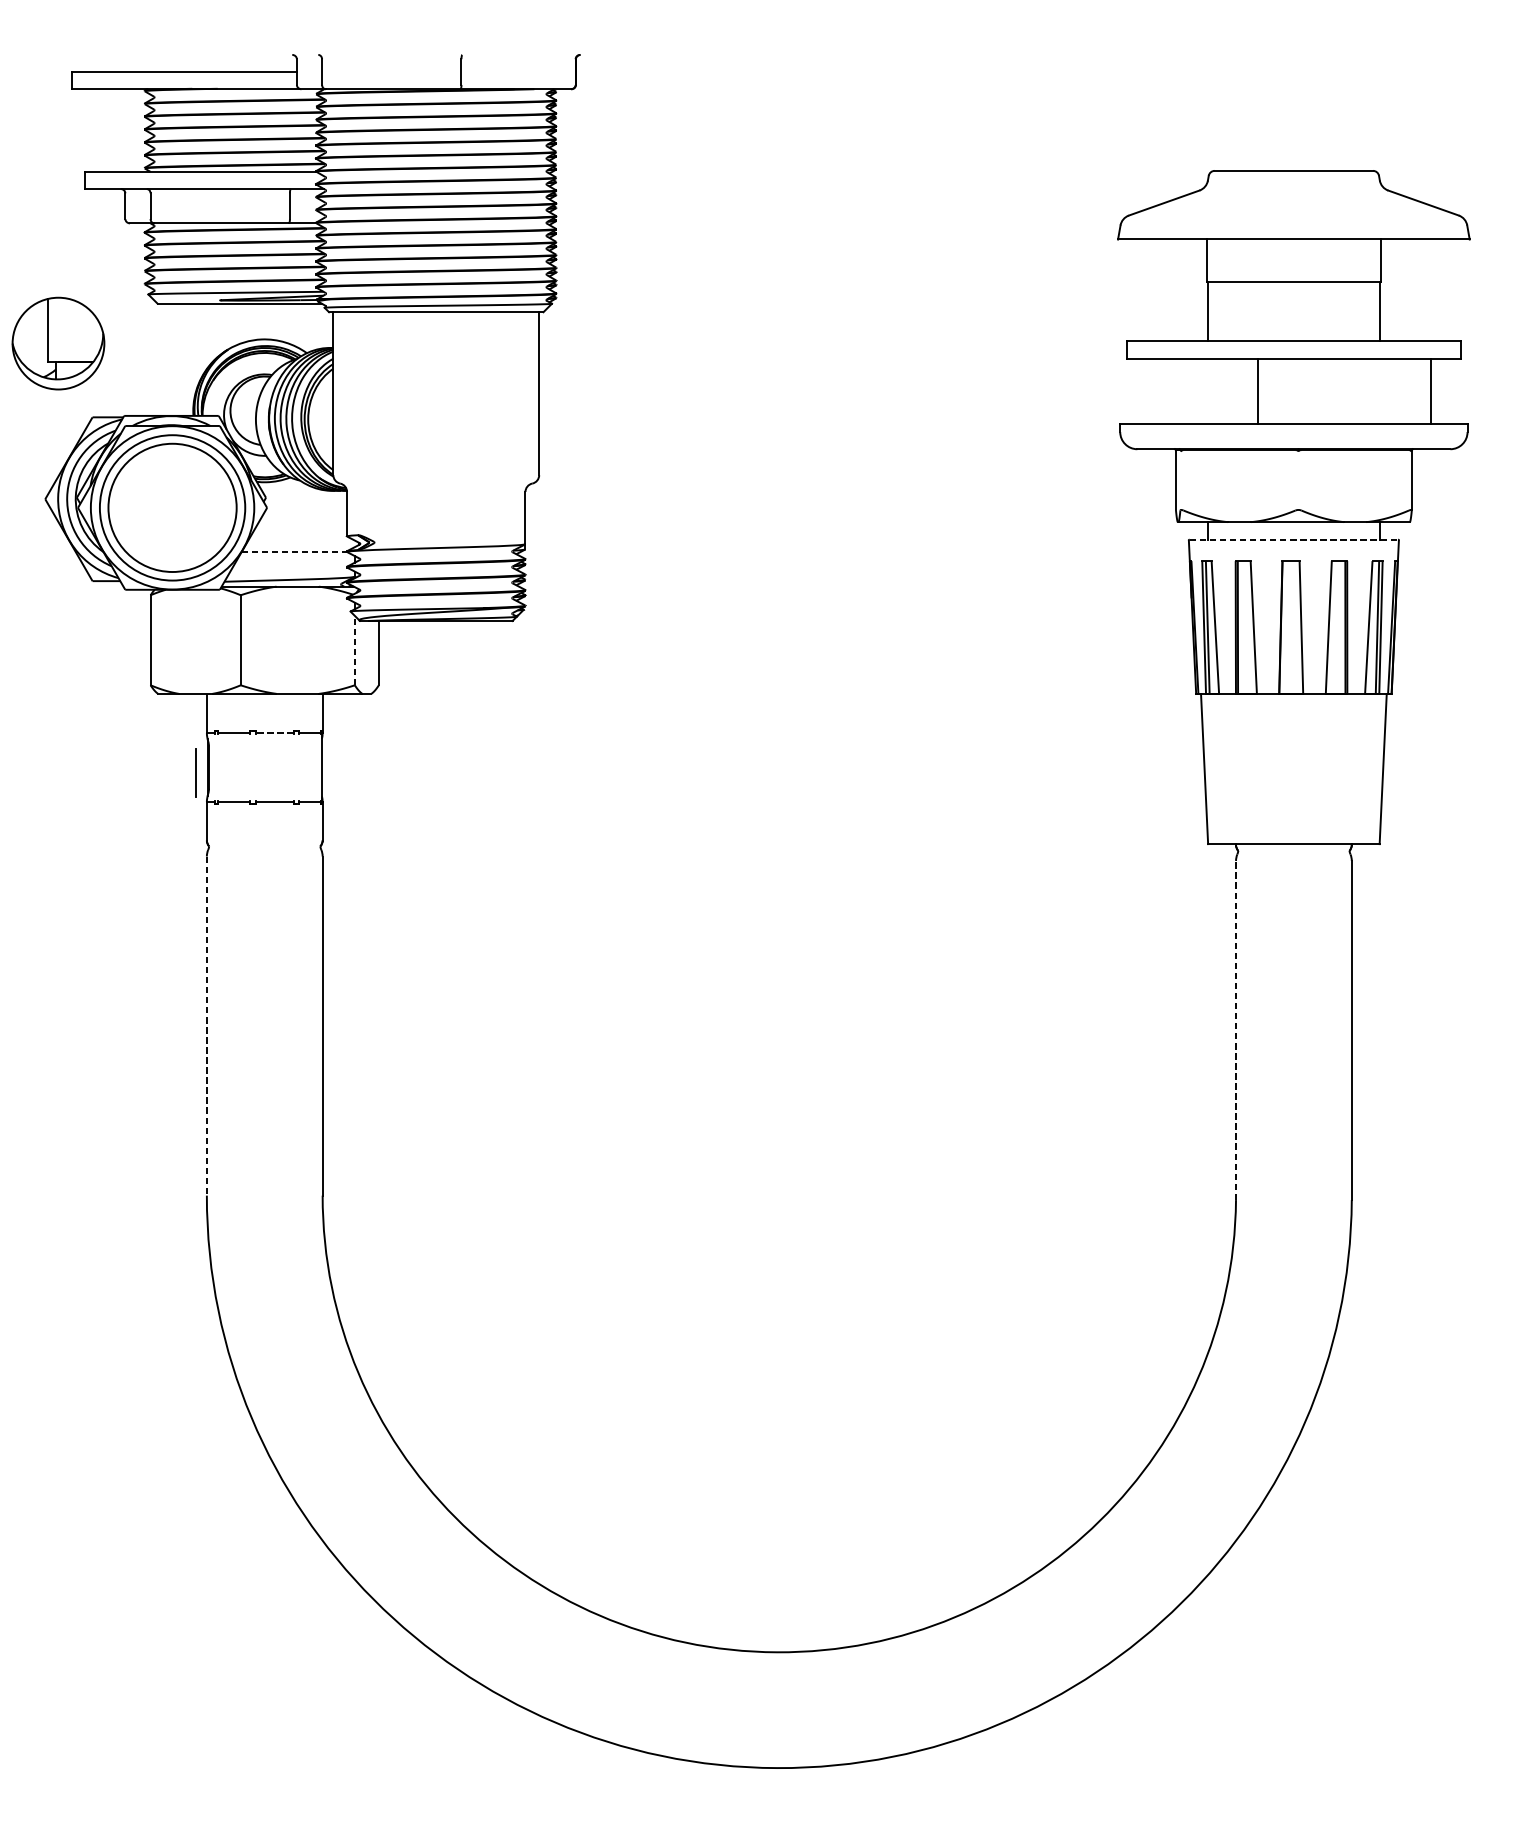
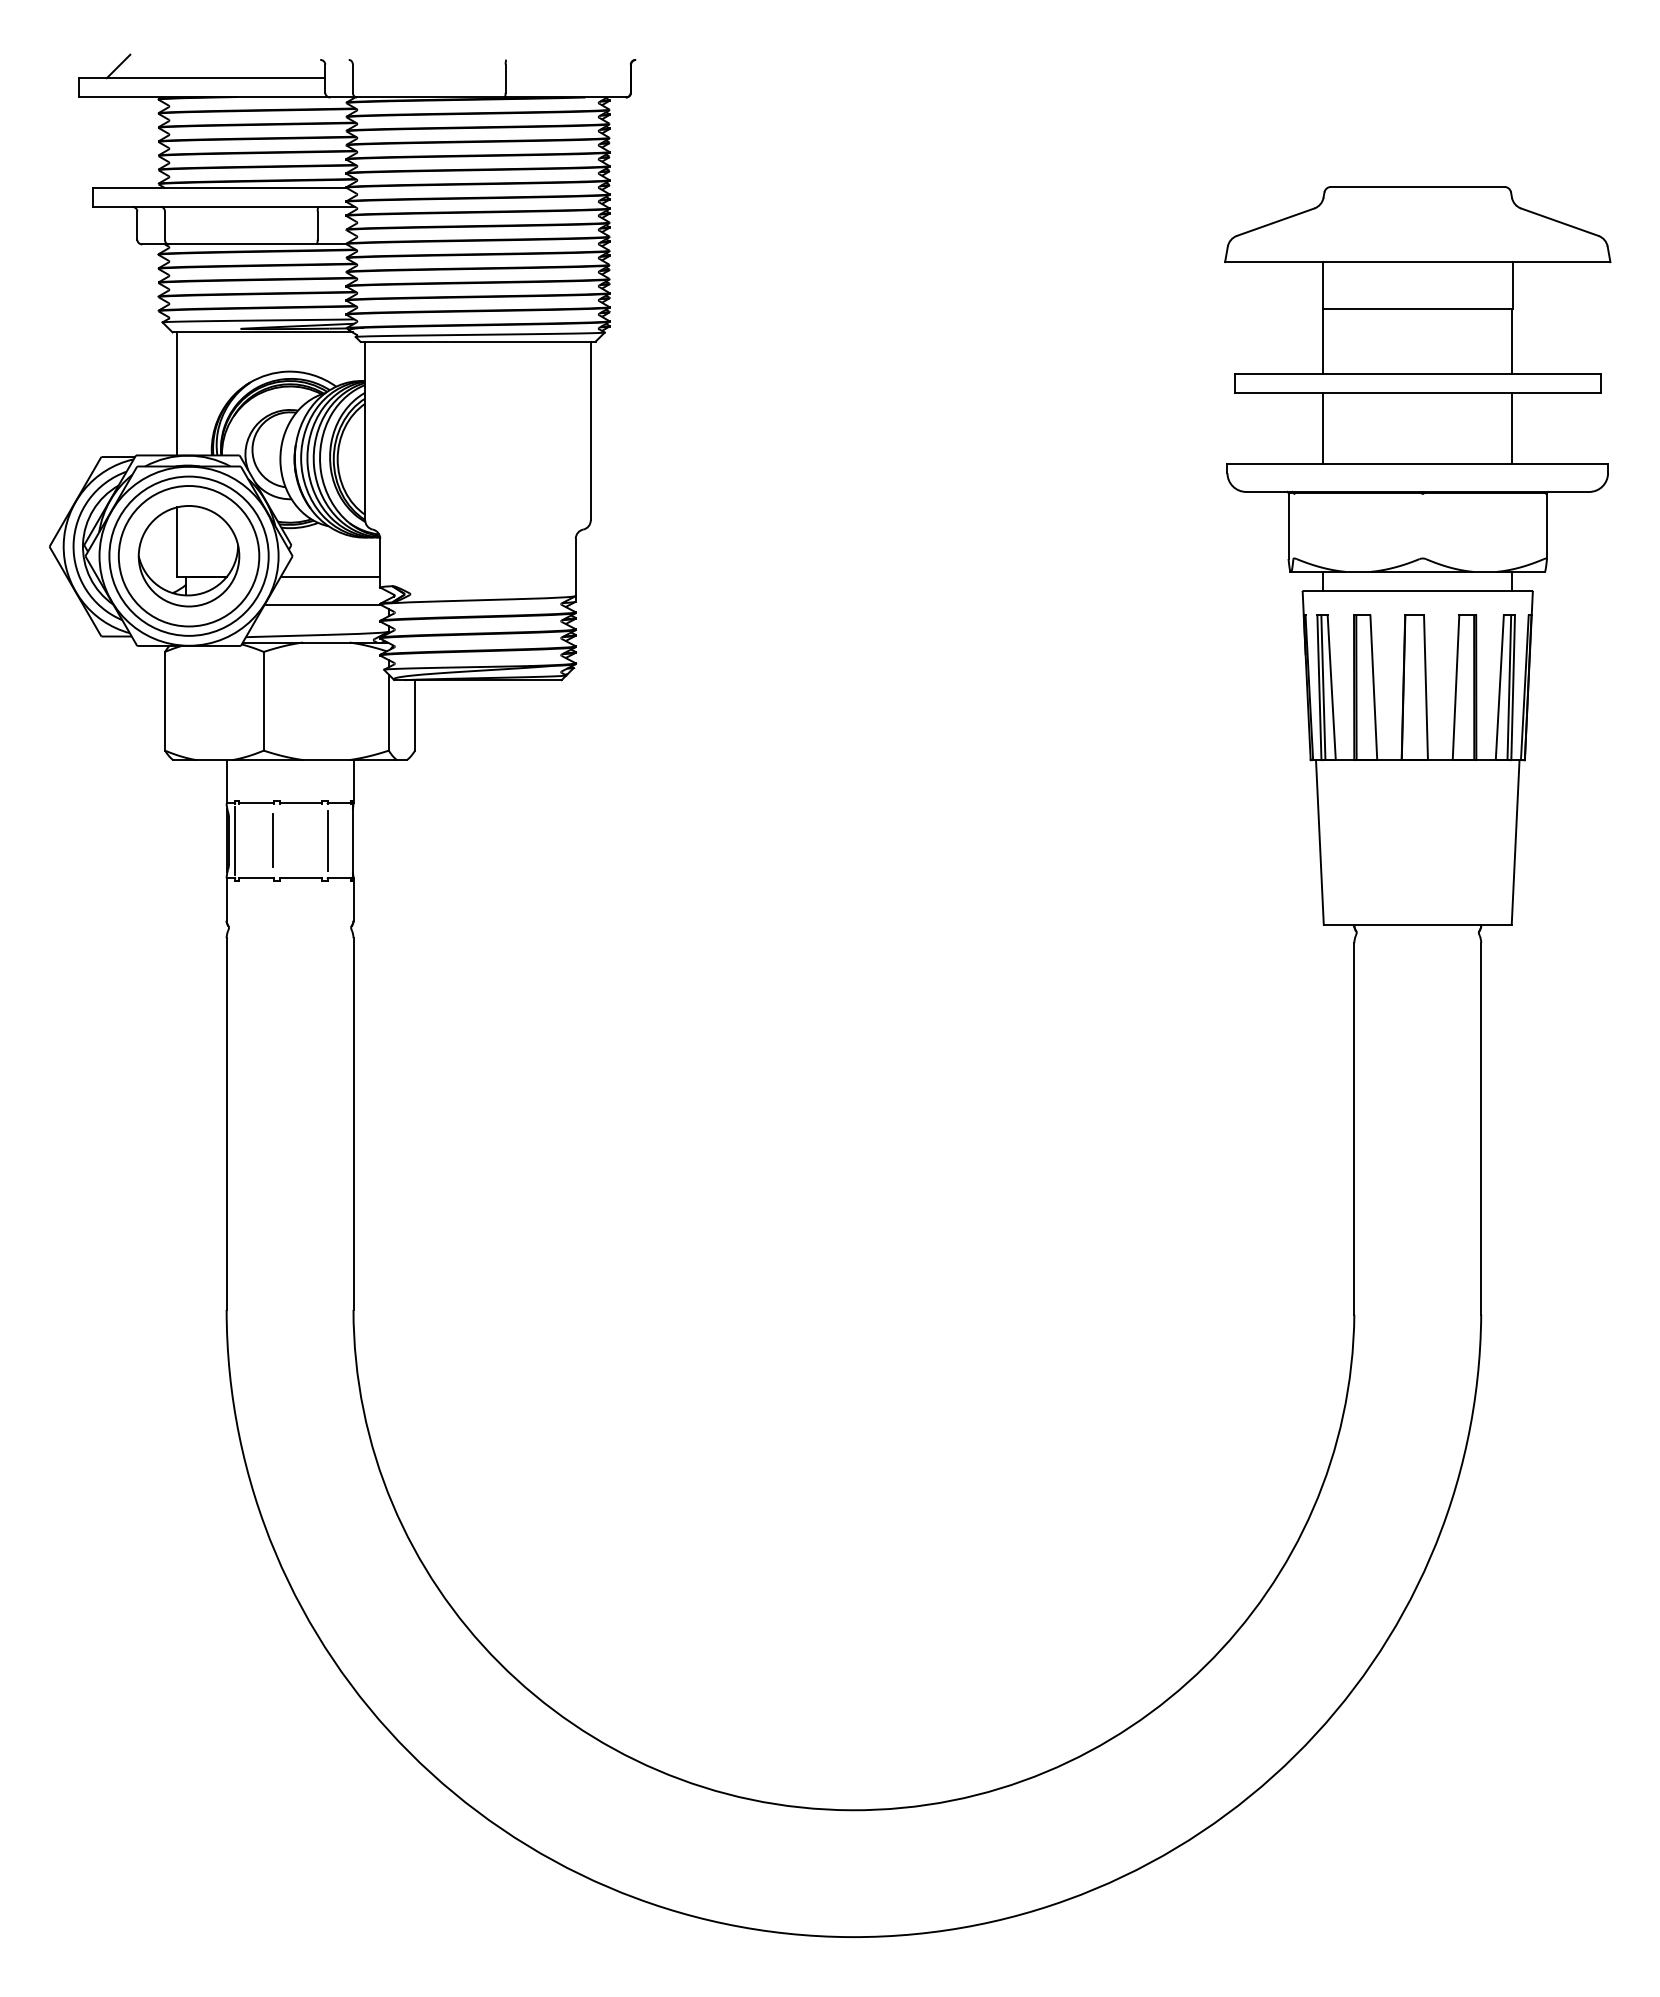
line: (108, 60) -> (118, 66), added
part: (57, 343) -> (188, 556), moved
line: (162, 359) -> (177, 393), added
line: (1258, 390) -> (1323, 427), moved
line: (1431, 390) -> (1512, 427), moved
line: (301, 526) -> (330, 576), added
line: (1294, 540) -> (1418, 591), dashed -> solid
line: (295, 551) -> (323, 604), dashed -> solid
line: (354, 650) -> (388, 712), dashed -> solid
line: (275, 733) -> (301, 803), dashed -> solid
line: (214, 767) -> (235, 840), added
line: (299, 767) -> (328, 840), added
line: (195, 772) -> (272, 840), moved
line: (206, 1026) -> (226, 1124), dashed -> solid
line: (1236, 1030) -> (1354, 1128), dashed -> solid

